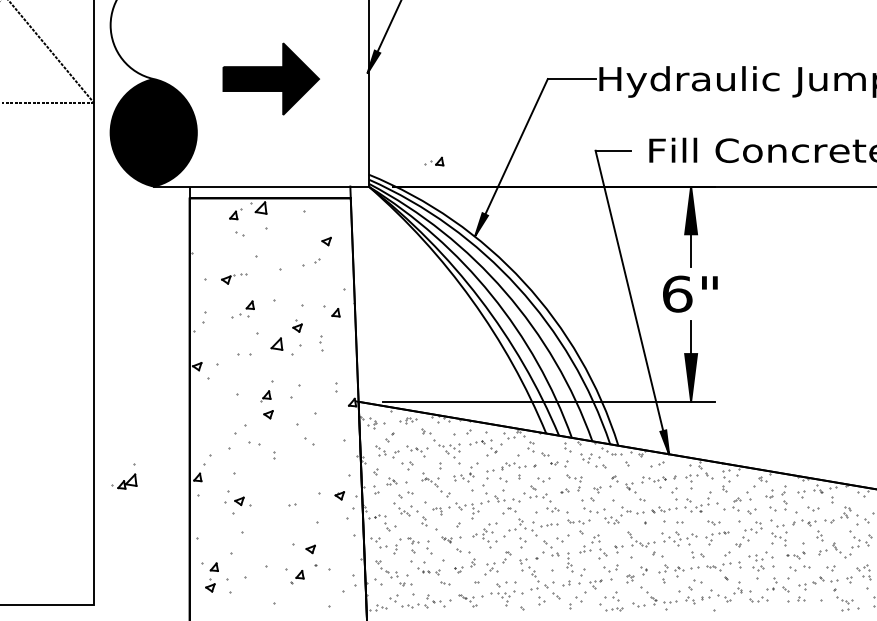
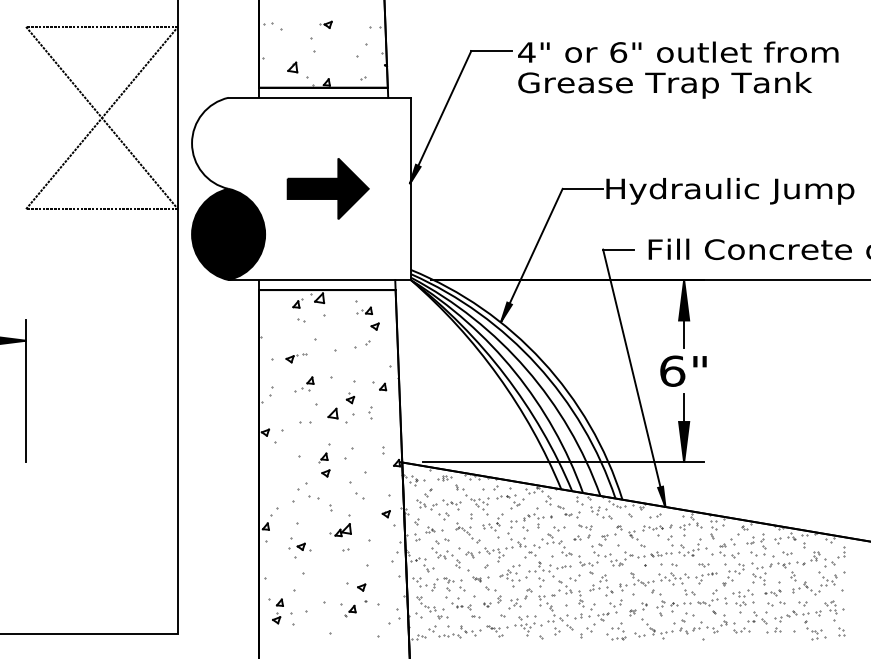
part: (434, 161) -> (364, 310), moved
part: (124, 476) -> (340, 525), moved
part: (338, 496) -> (385, 514), moved

